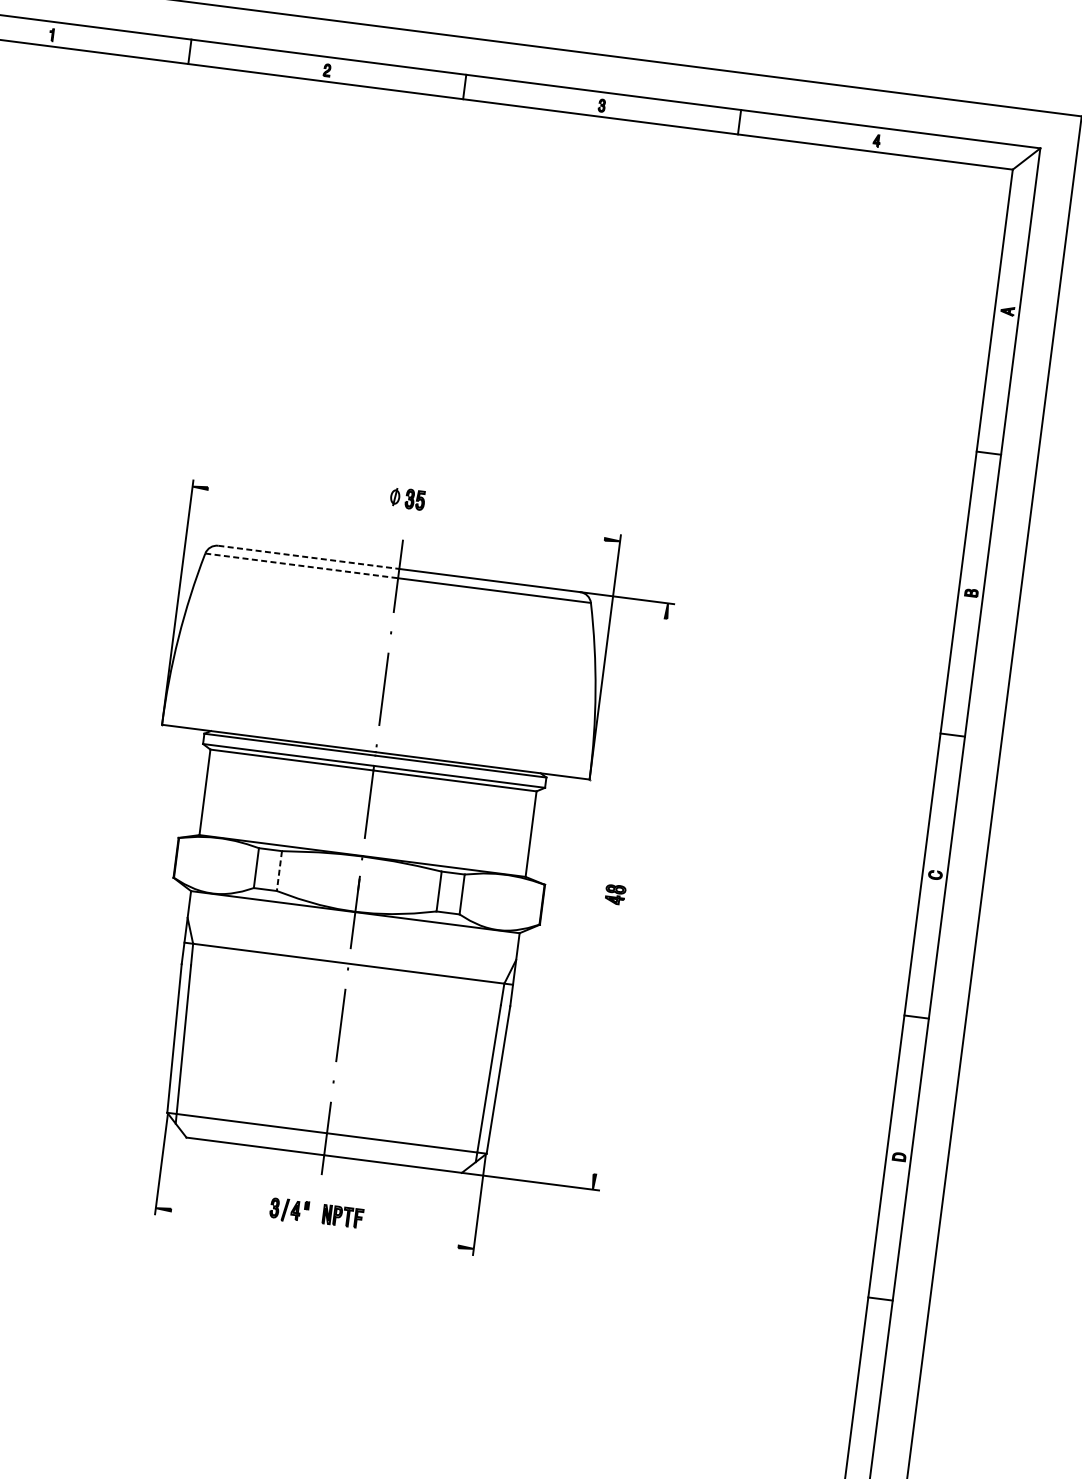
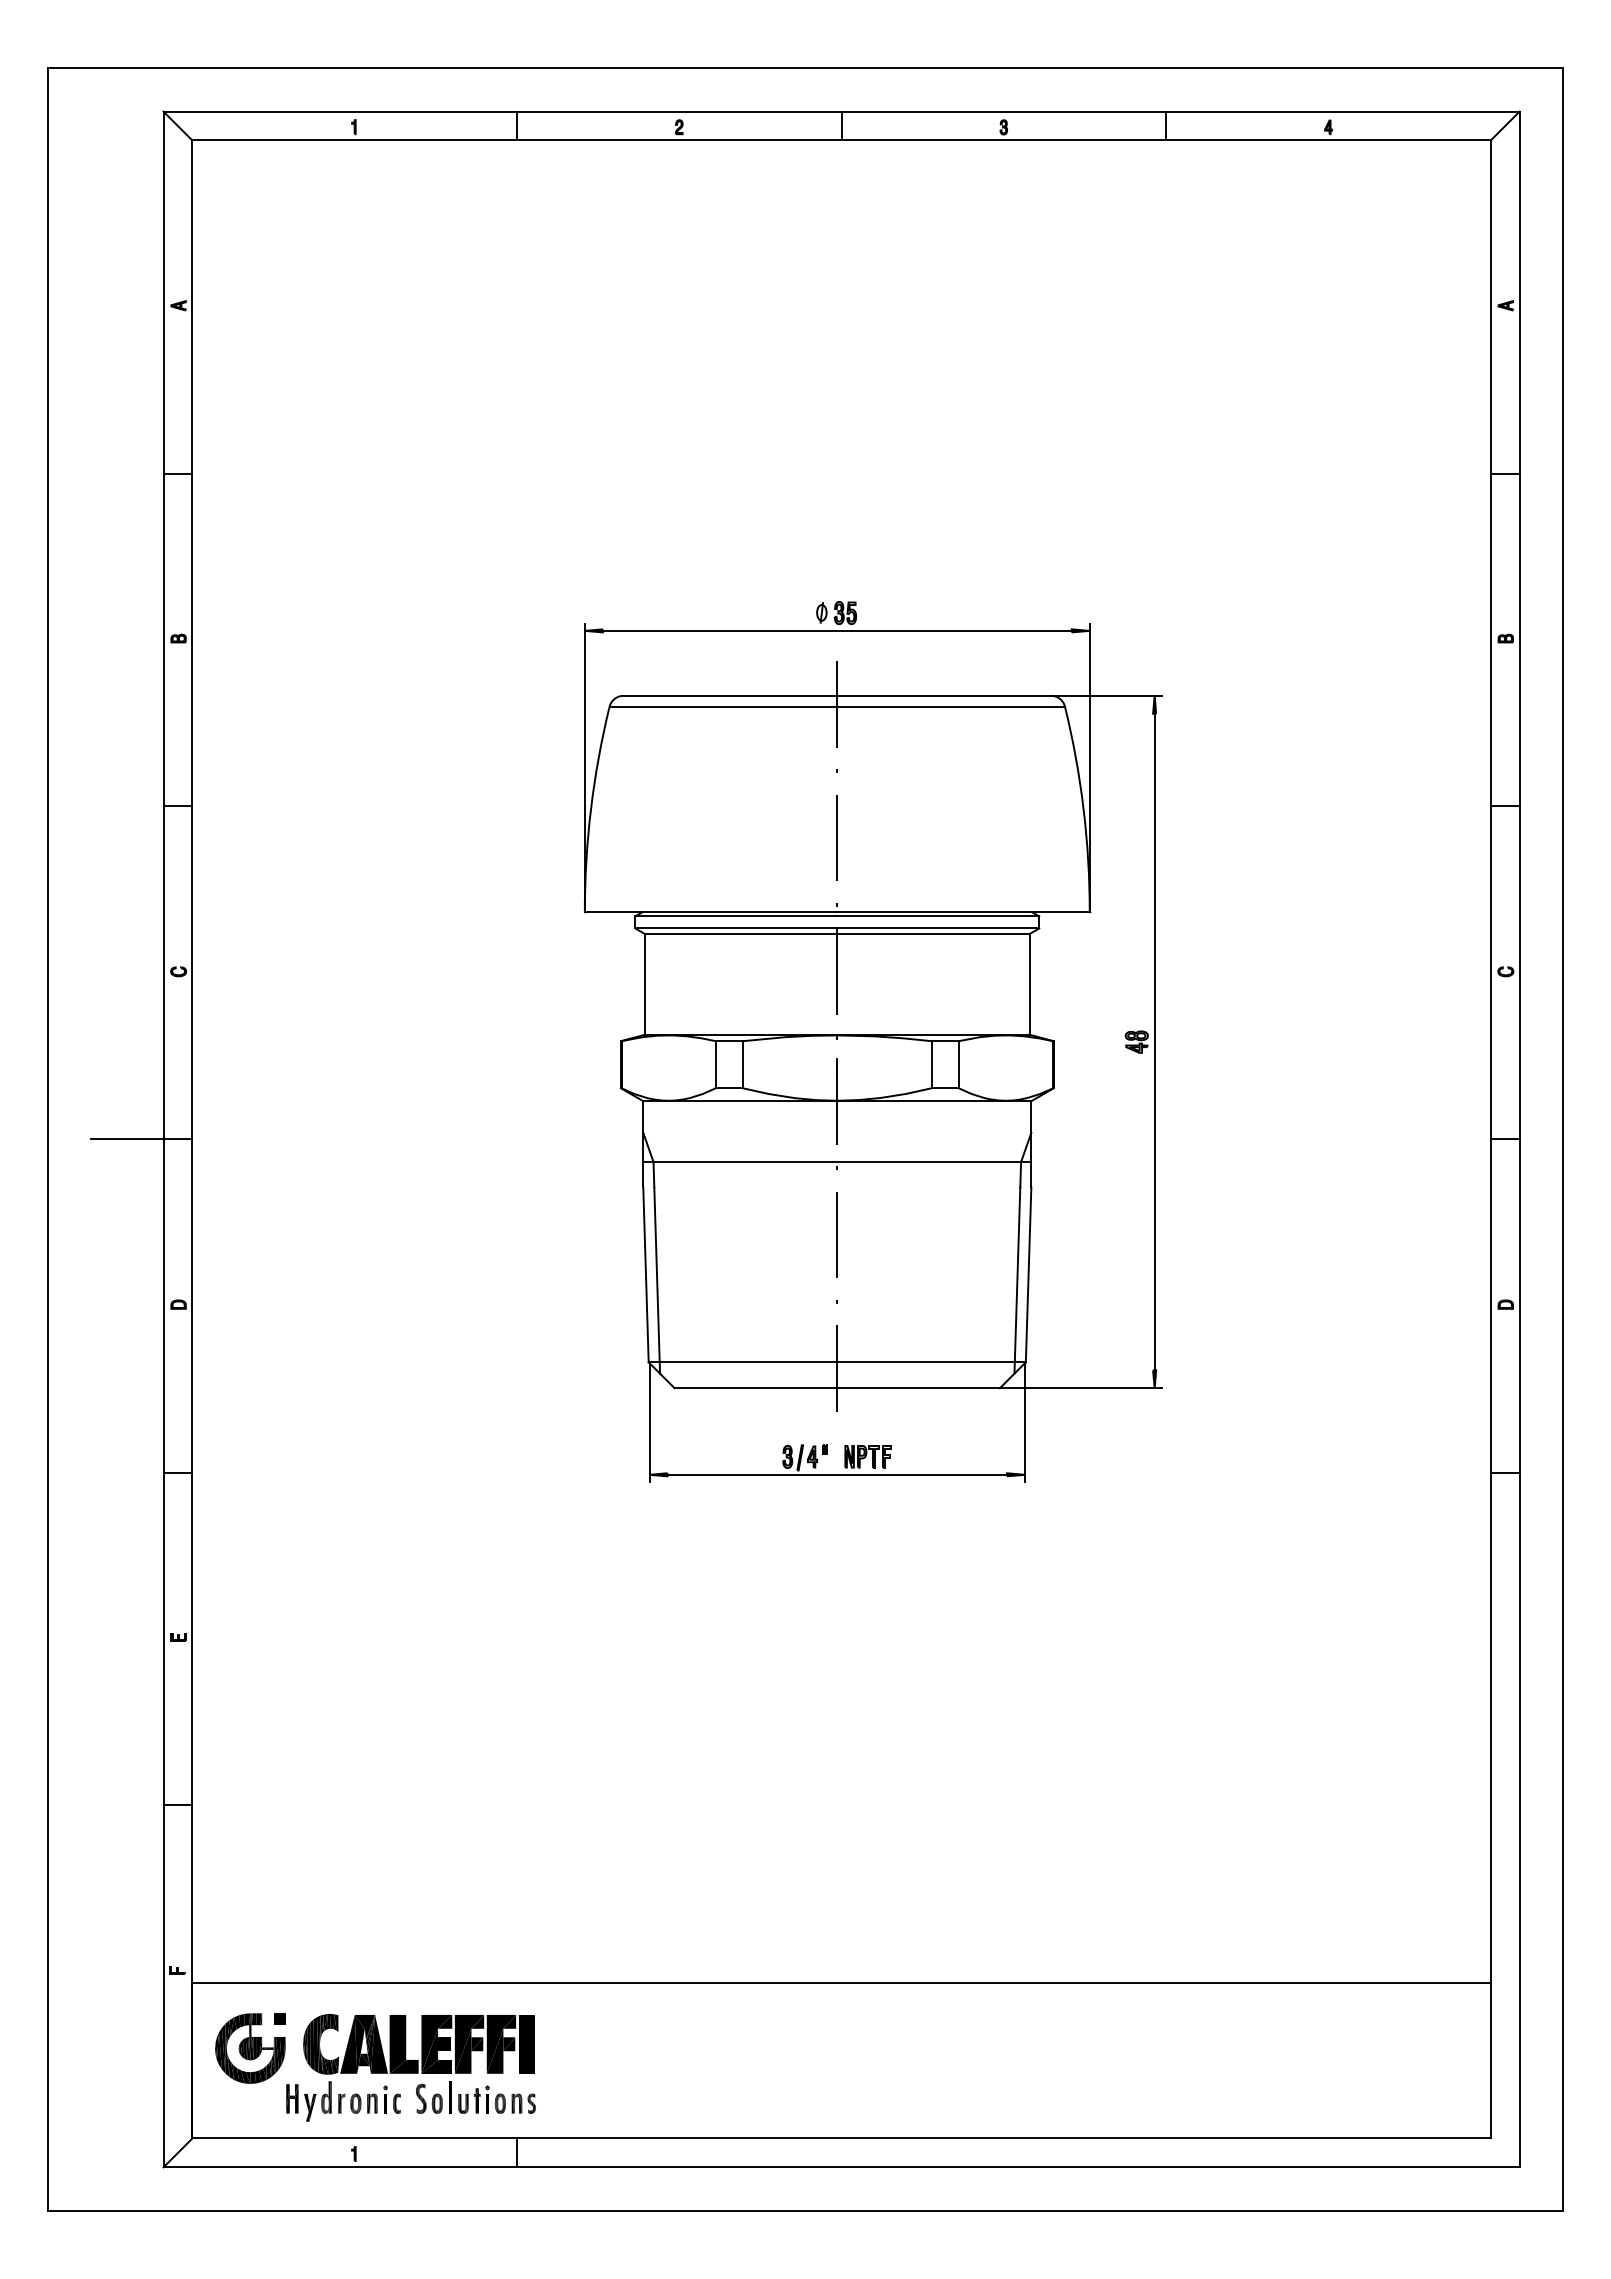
line: (405, 513) -> (836, 630), added
line: (308, 557) -> (730, 695), dashed -> solid
line: (301, 565) -> (723, 706), dashed -> solid
line: (279, 870) -> (742, 1064), dashed -> solid
line: (630, 896) -> (1154, 1041), added
line: (315, 1228) -> (837, 1474), added

